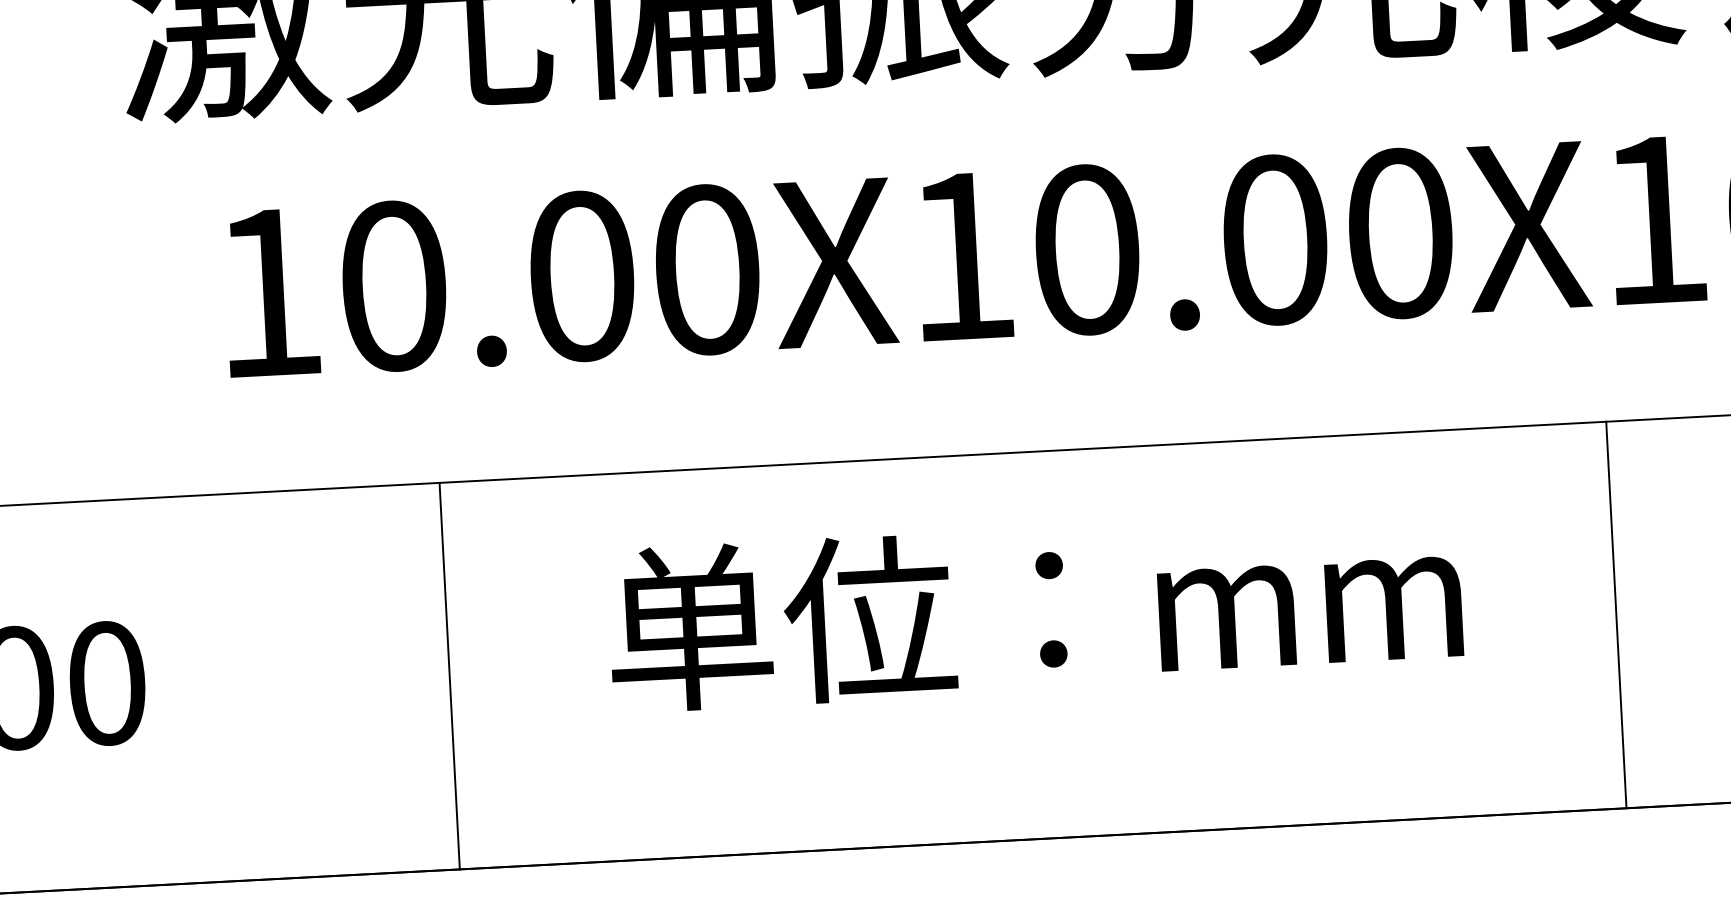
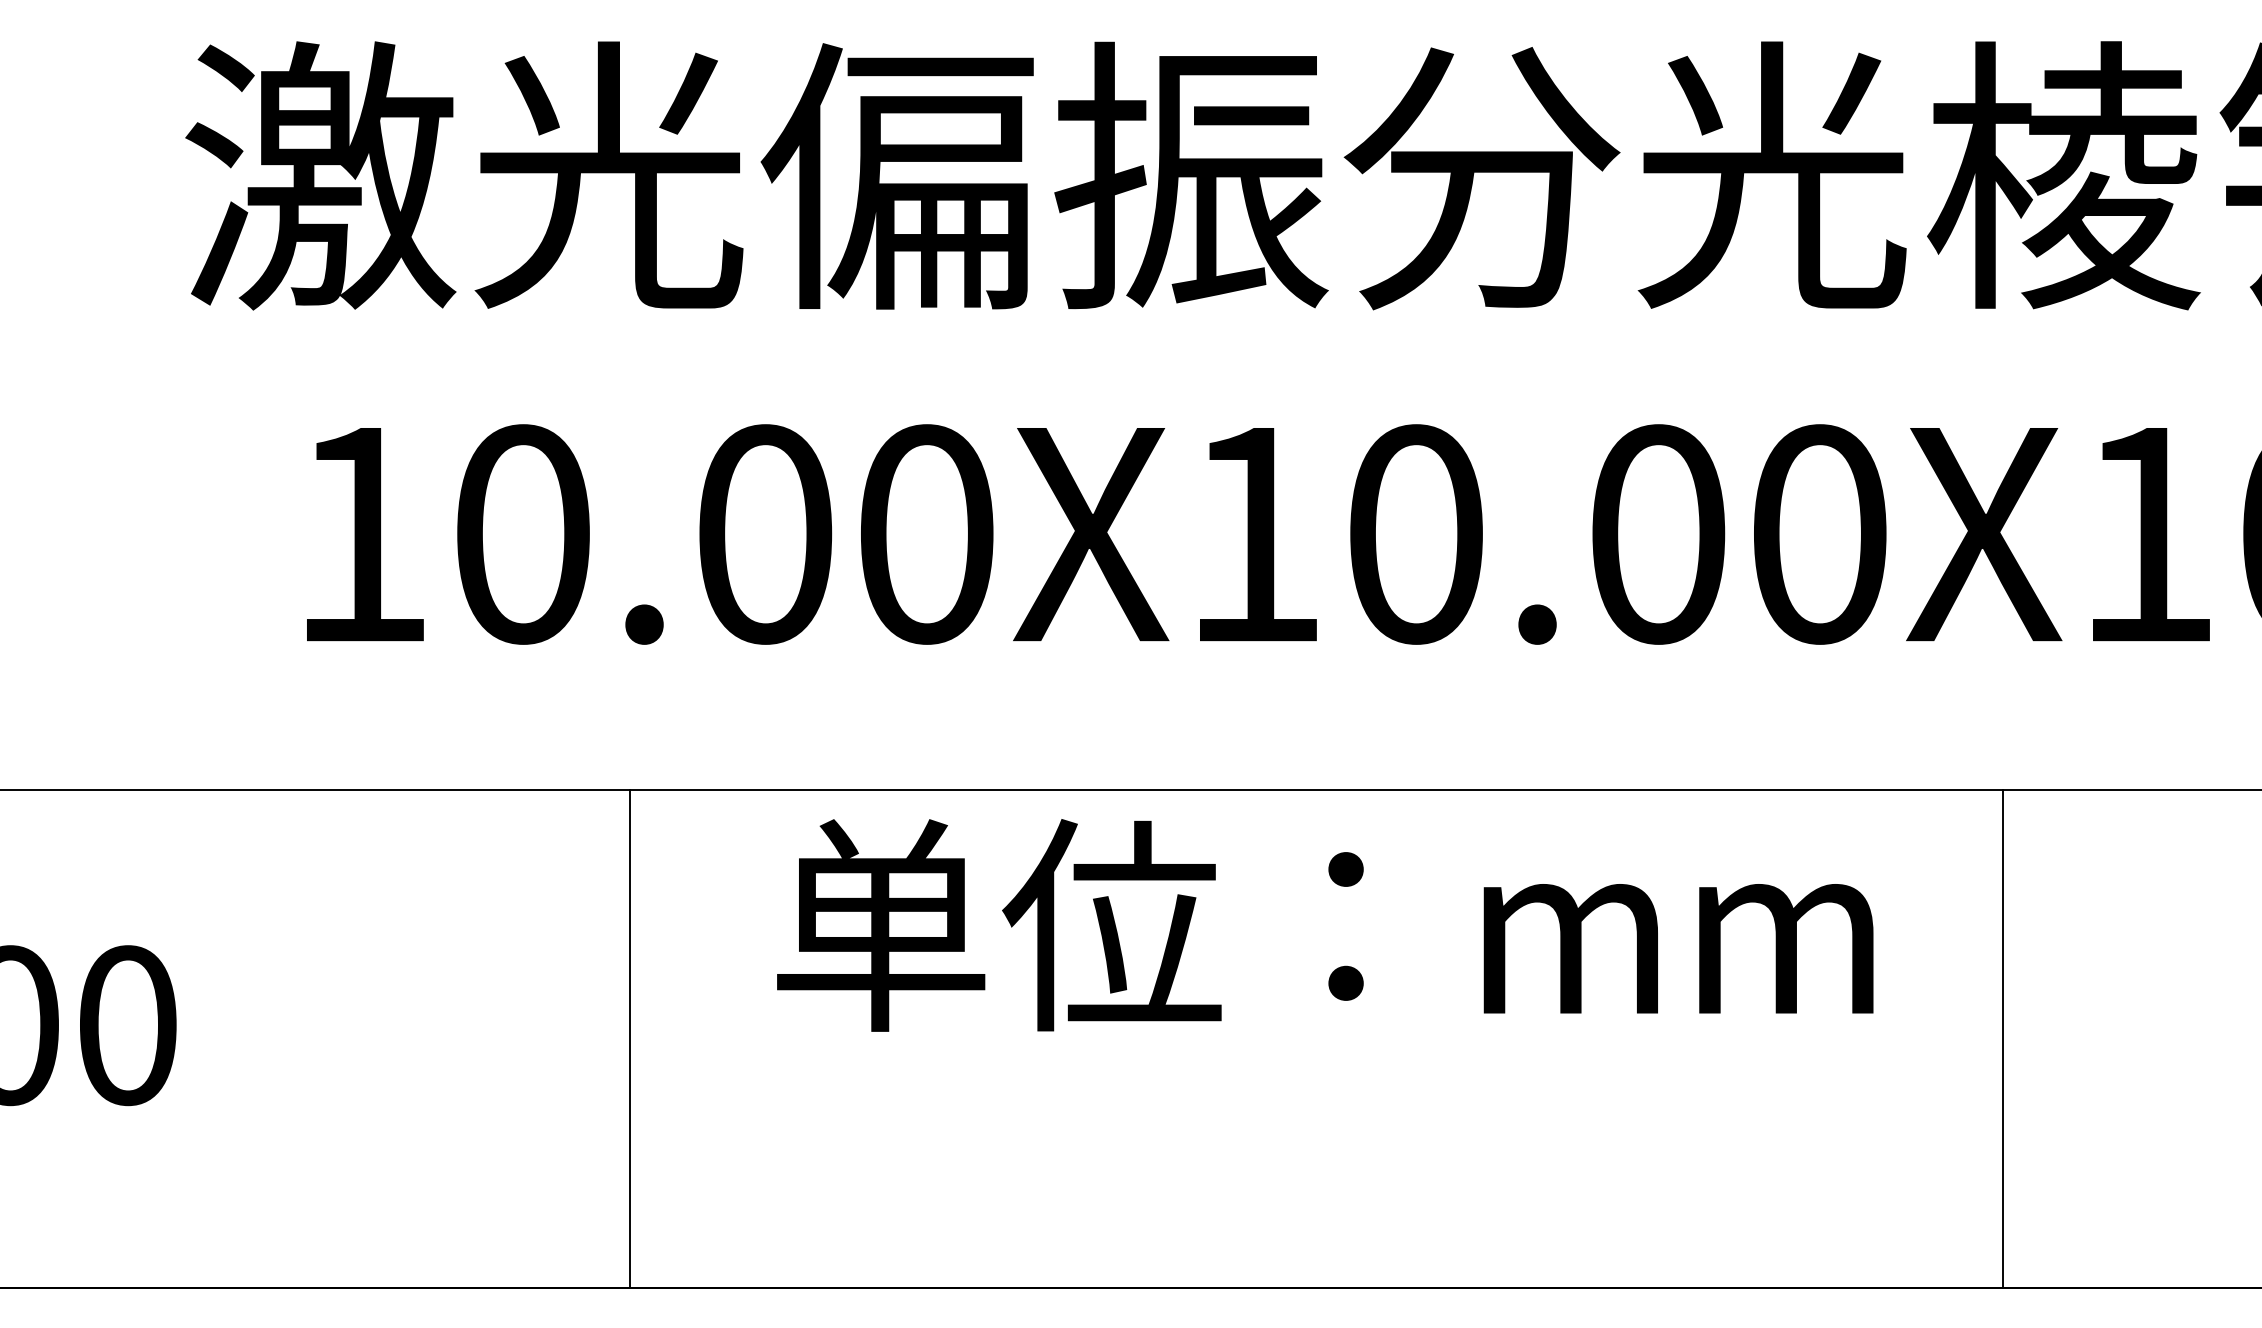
text: (1035, 609) -> (1325, 925), moved
line: (1616, 615) -> (2002, 1039), moved
line: (449, 676) -> (630, 1039), moved

